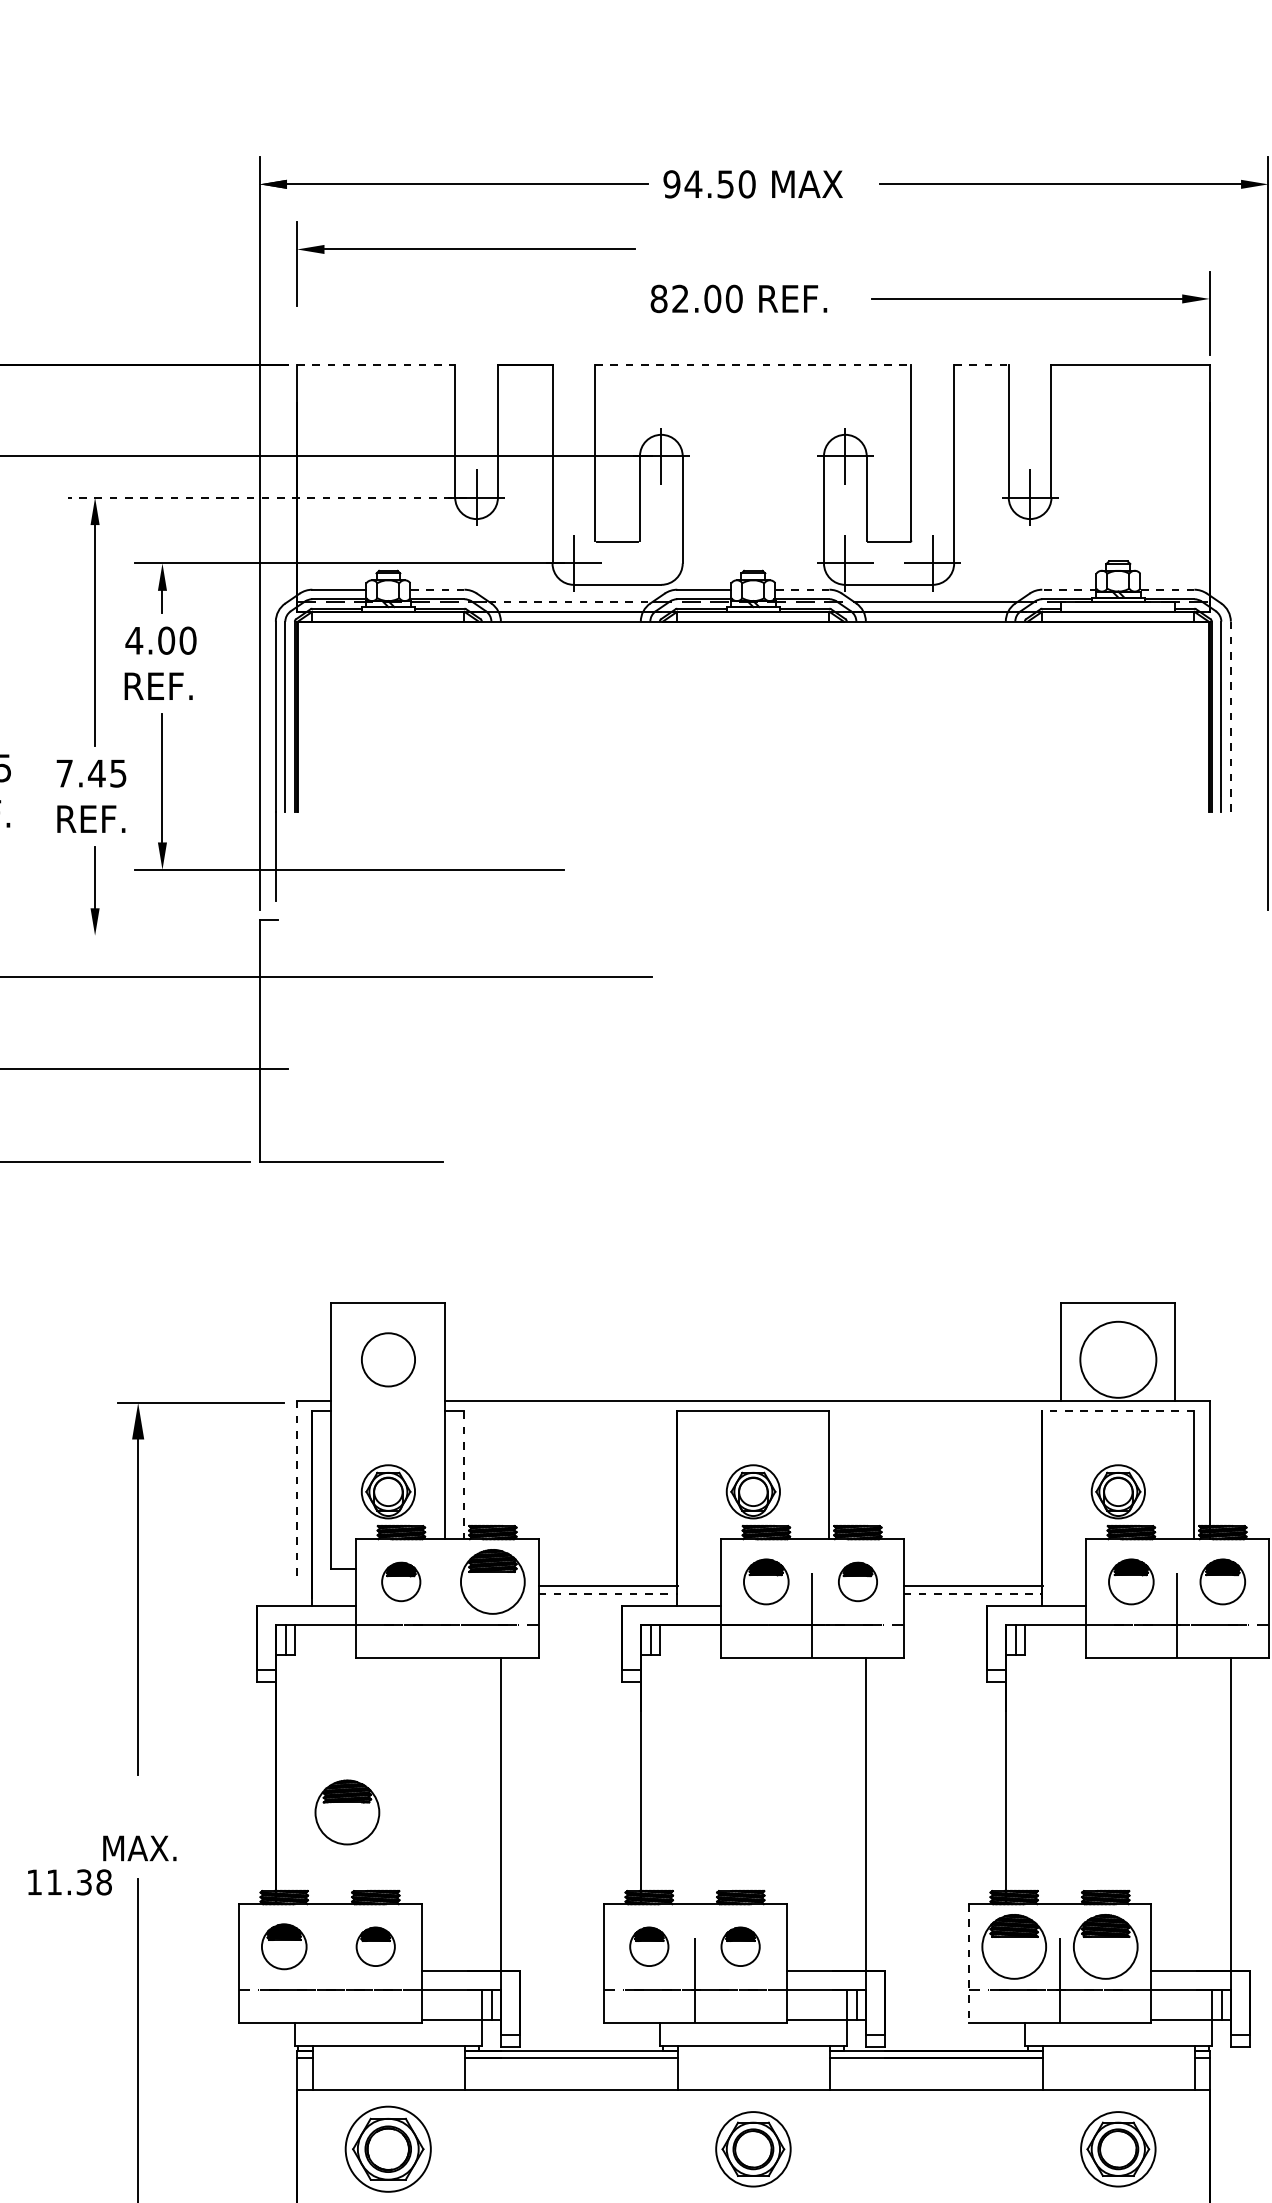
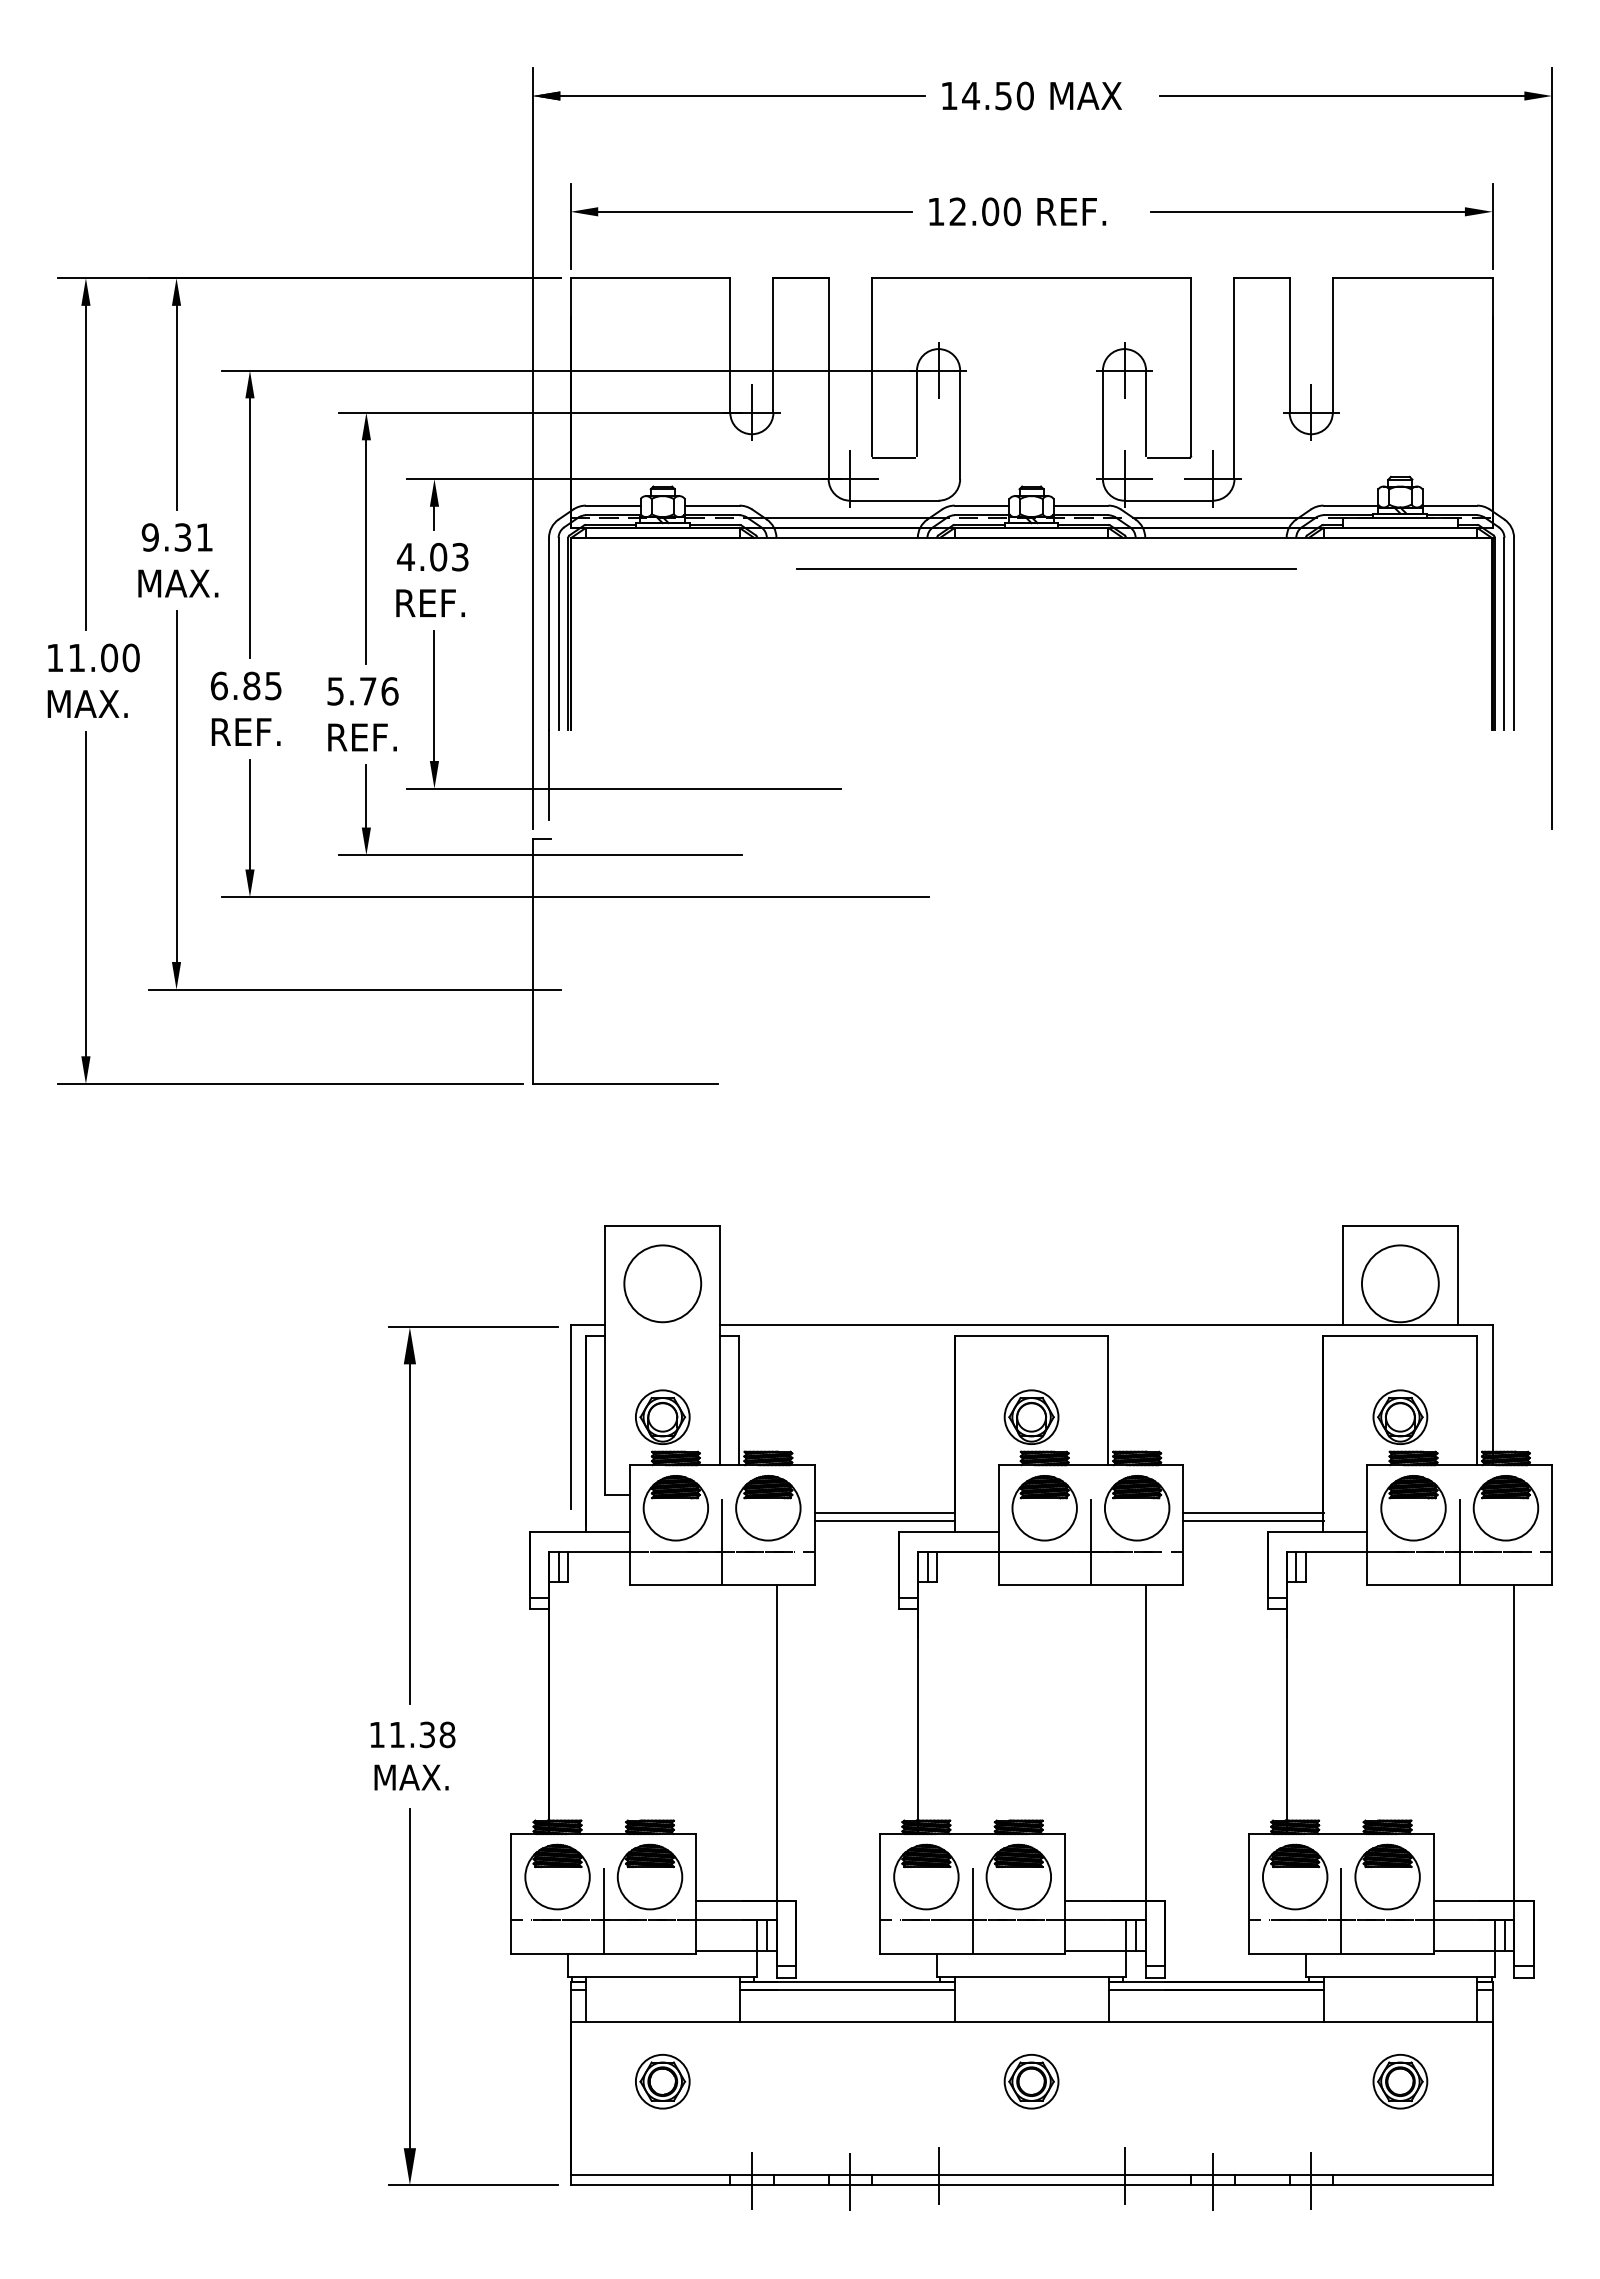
text: (671, 183) -> (948, 95), 94.50 -> 14.50
part: (466, 250) -> (741, 212), moved
text: (658, 298) -> (935, 211), 82.00 -> 12.00
line: (376, 364) -> (650, 278), dashed -> solid
line: (753, 364) -> (1031, 278), dashed -> solid
line: (981, 364) -> (1262, 278), dashed -> solid
line: (267, 497) -> (540, 412), dashed -> solid
line: (436, 589) -> (711, 505), dashed -> solid
line: (801, 589) -> (1080, 505), dashed -> solid
line: (1069, 589) -> (1351, 505), dashed -> solid
line: (1166, 589) -> (1449, 505), dashed -> solid
line: (571, 601) -> (847, 517), dashed -> solid
text: (187, 641) -> (459, 557), 4.00 -> 4.03
line: (768, 651) -> (1046, 568), added
line: (1231, 716) -> (1514, 633), dashed -> solid
text: (91, 773) -> (362, 691), 7.45 -> 5.76
line: (267, 935) -> (540, 855), added
circle: (388, 1359) -> (662, 1283), size x1.43
line: (1118, 1411) -> (1400, 1336), dashed -> solid
line: (464, 1475) -> (739, 1400), dashed -> solid
line: (297, 1492) -> (570, 1417), dashed -> solid
part: (400, 1582) -> (675, 1508), size x1.67
part: (766, 1582) -> (1044, 1508), size x1.43
part: (858, 1582) -> (1137, 1508), size x1.67
part: (1131, 1582) -> (1413, 1508), size x1.43
part: (1222, 1582) -> (1505, 1508), size x1.43
line: (608, 1594) -> (885, 1520), dashed -> solid
line: (973, 1594) -> (1254, 1520), dashed -> solid
line: (447, 1614) -> (722, 1541), added
part: (347, 1812) -> (621, 1741), removed
text: (69, 1882) -> (412, 1734), moved
part: (284, 1946) -> (557, 1876), size x1.43
part: (375, 1946) -> (649, 1876), size x1.67
part: (649, 1946) -> (926, 1876), size x1.67
part: (740, 1946) -> (1018, 1876), size x1.67
line: (968, 1964) -> (1248, 1894), dashed -> solid
line: (329, 1979) -> (603, 1910), added
part: (388, 2149) -> (662, 2081), size x0.62
part: (753, 2149) -> (1031, 2081), size x0.71
part: (1118, 2149) -> (1400, 2081), size x0.71

